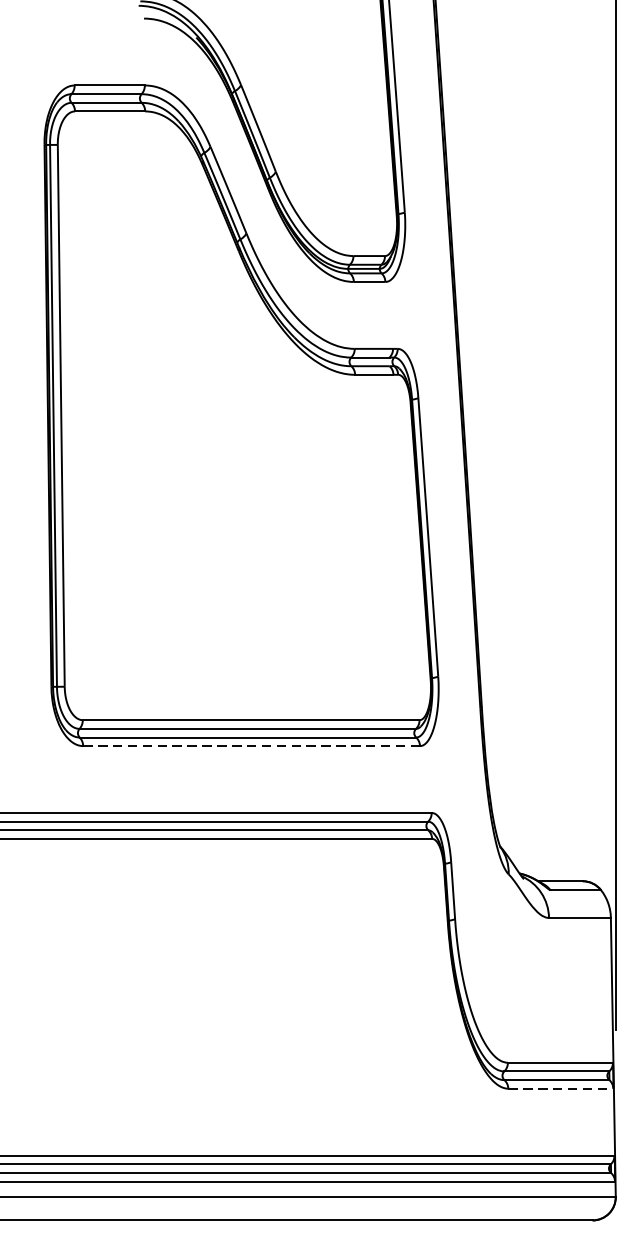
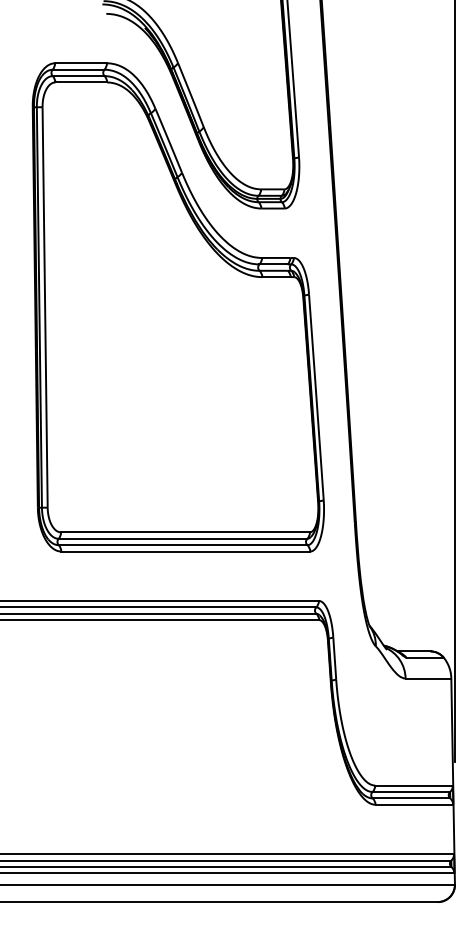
line: (252, 746) -> (186, 551), dashed -> solid
line: (561, 1088) -> (414, 804), dashed -> solid

